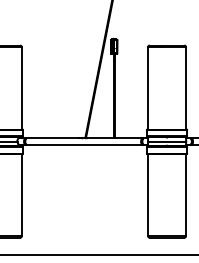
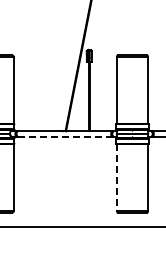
line: (85, 144) -> (65, 136), solid -> dashed
line: (147, 194) -> (116, 177), solid -> dashed

